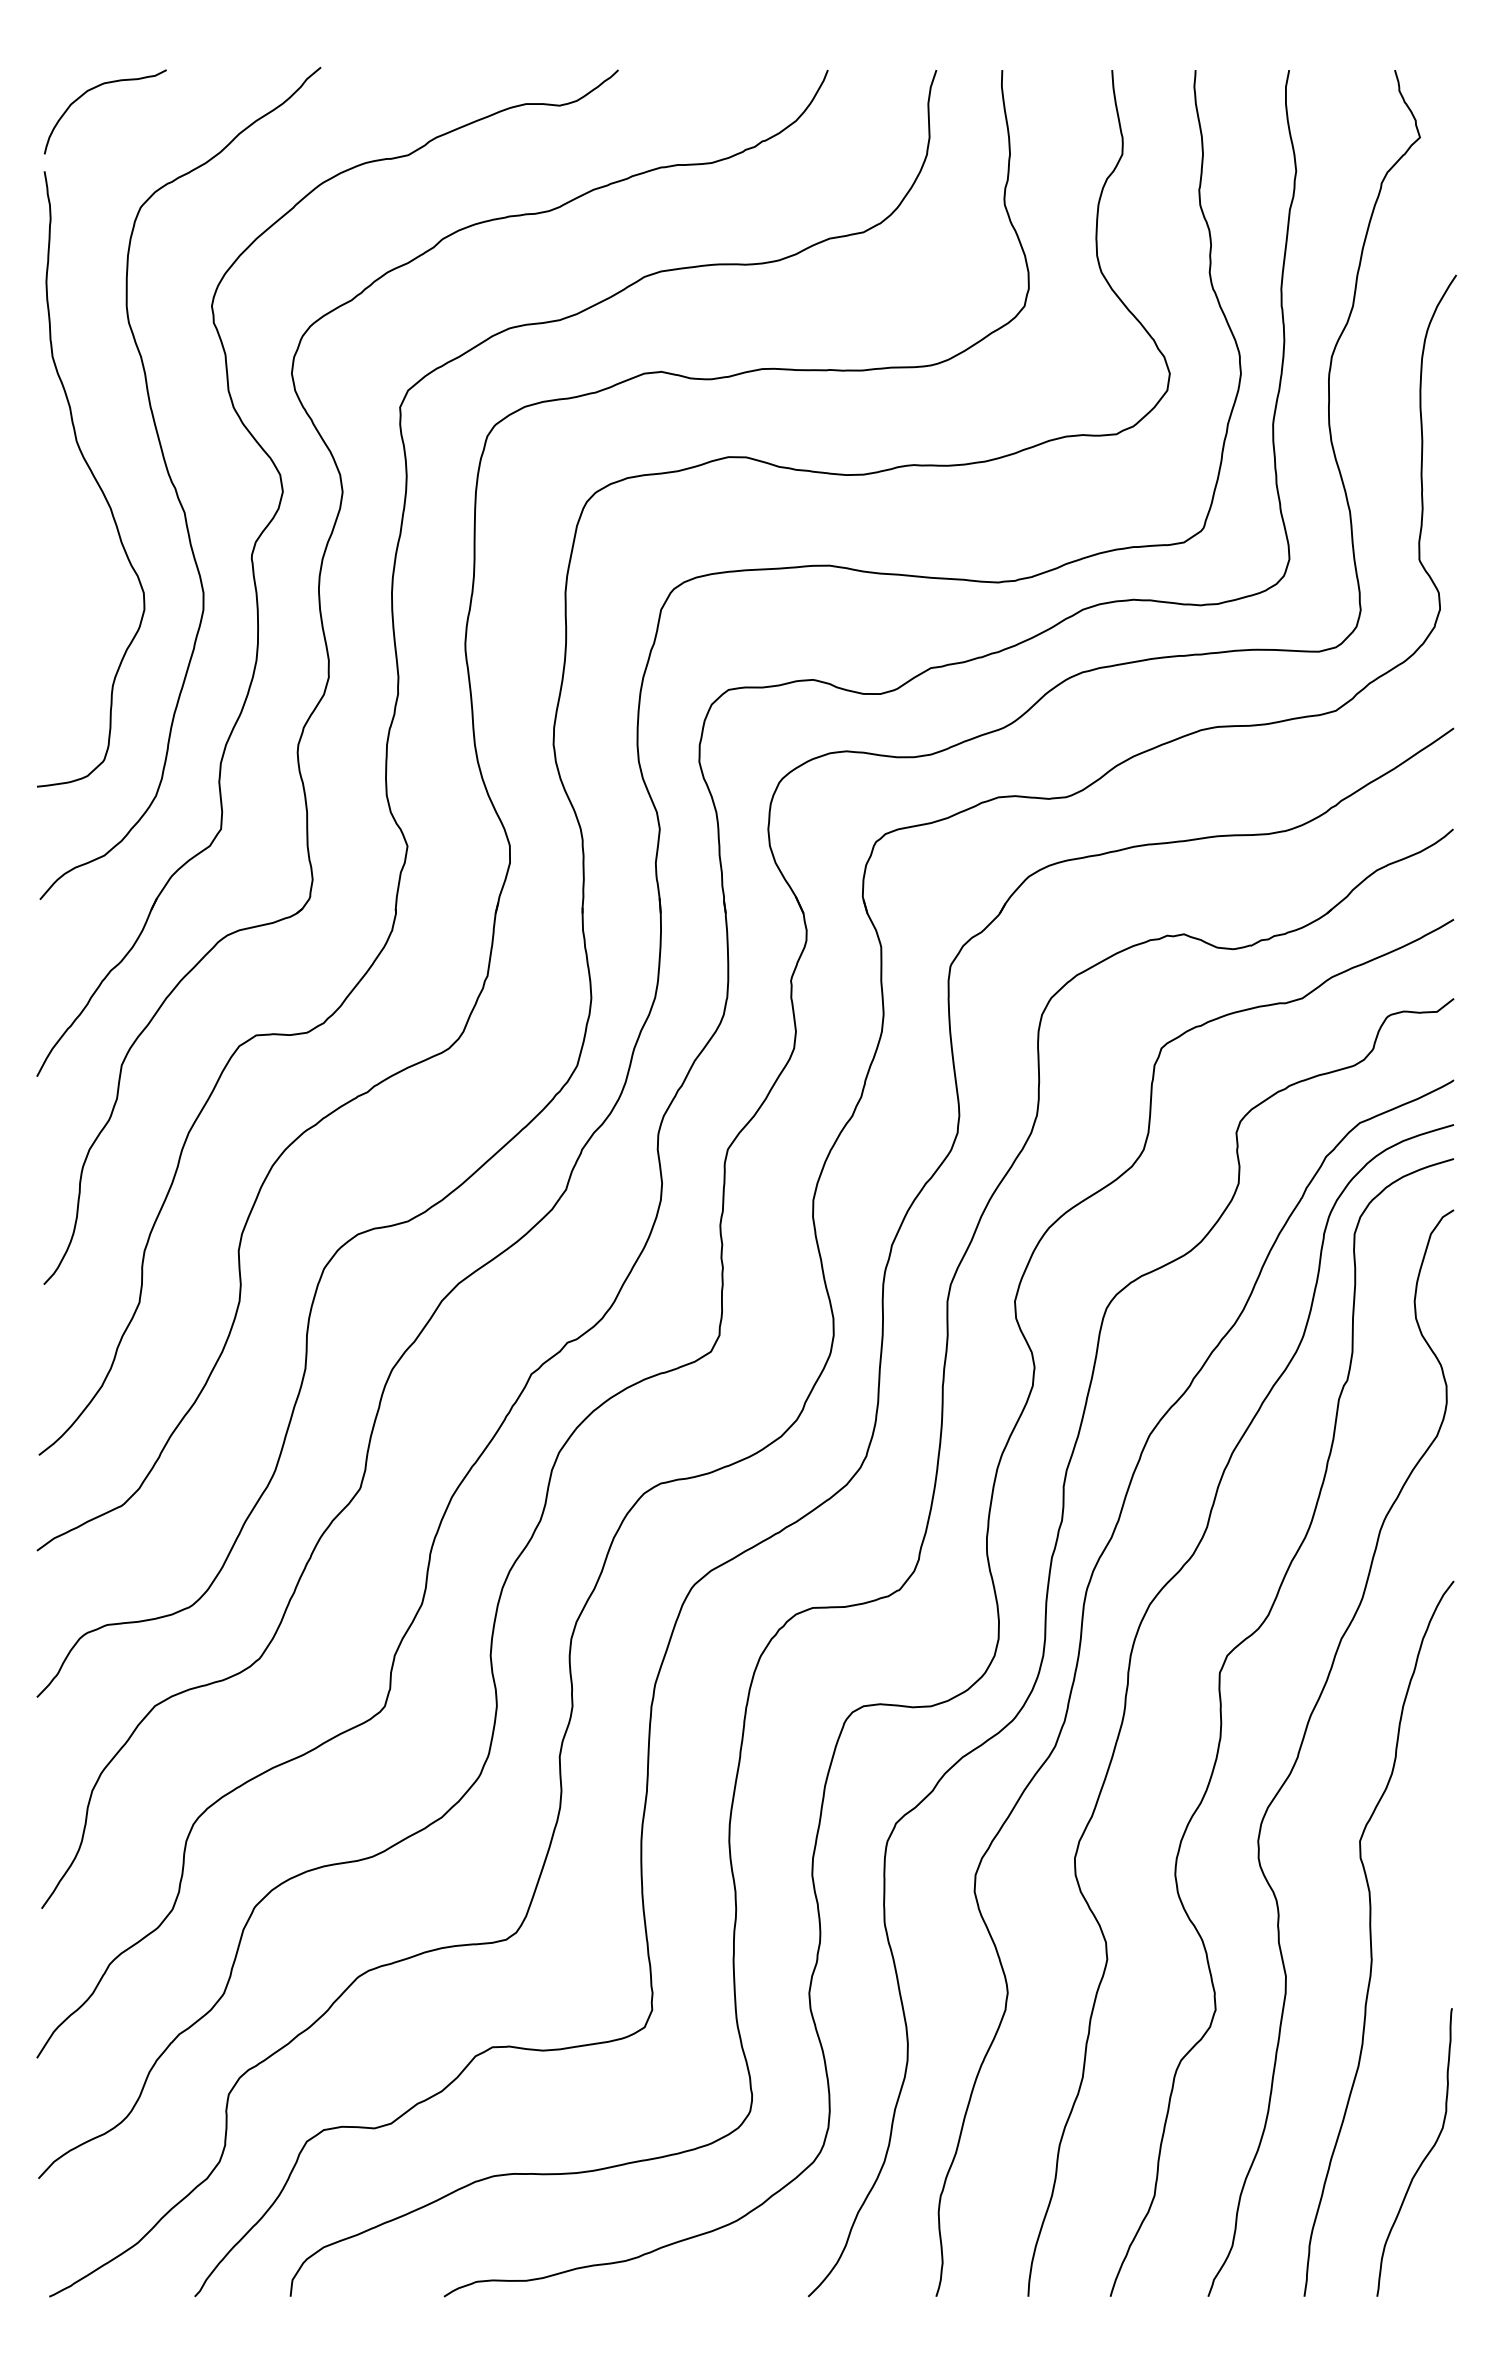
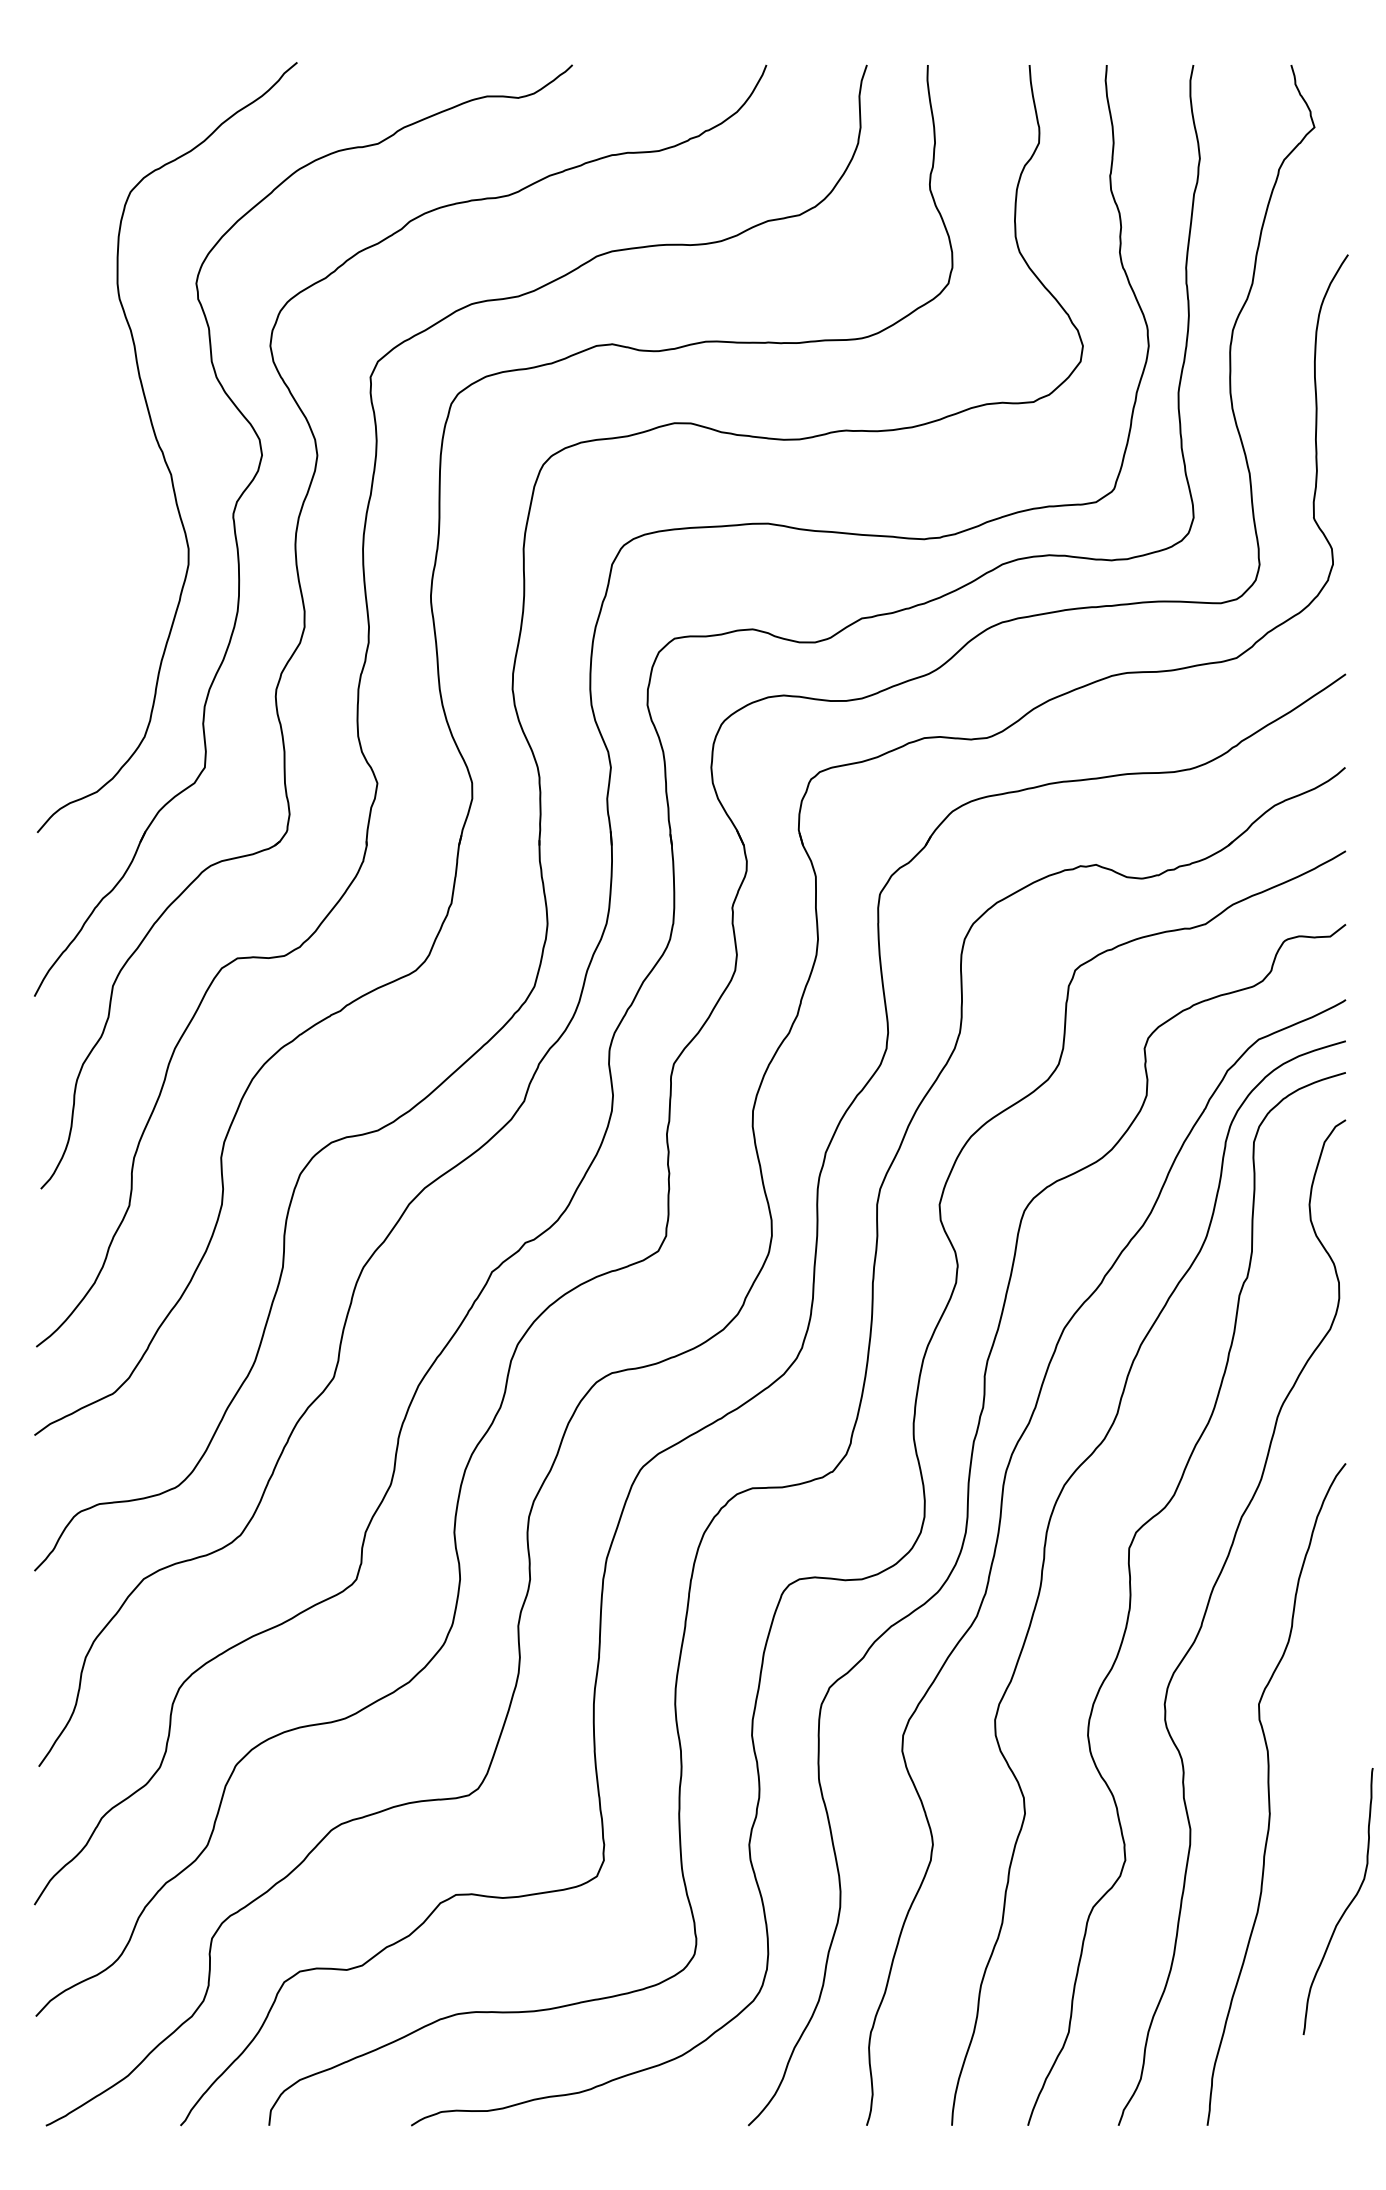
curve: (93, 89) -> (86, 82), removed
curve: (93, 477) -> (86, 442), removed
curve: (1424, 2157) -> (1347, 1906), moved

